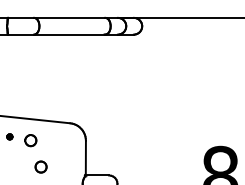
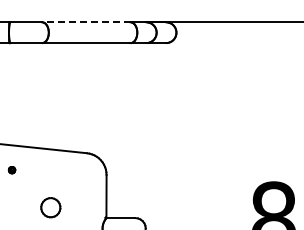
line: (68, 18) -> (85, 22), solid -> dashed
part: (30, 140) -> (37, 174), removed
part: (40, 166) -> (50, 207), size x1.4

